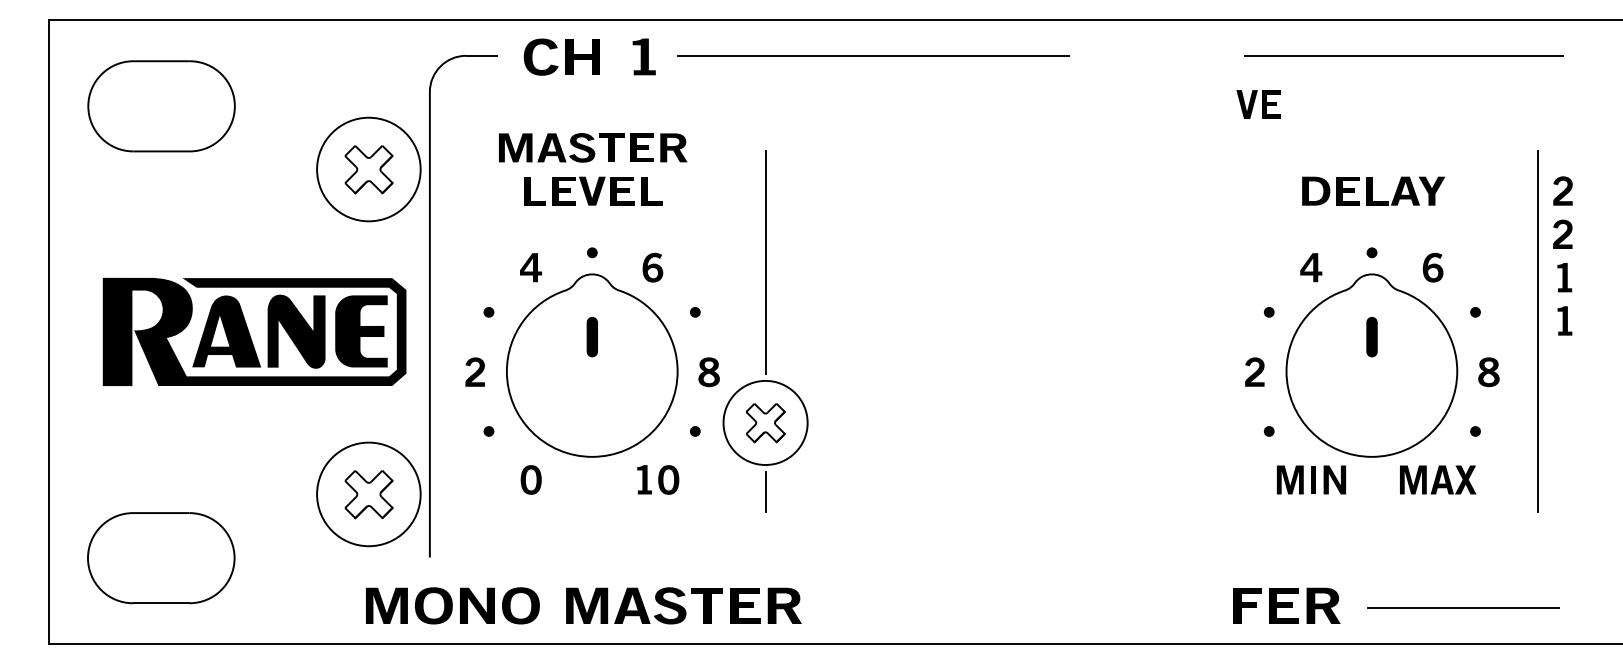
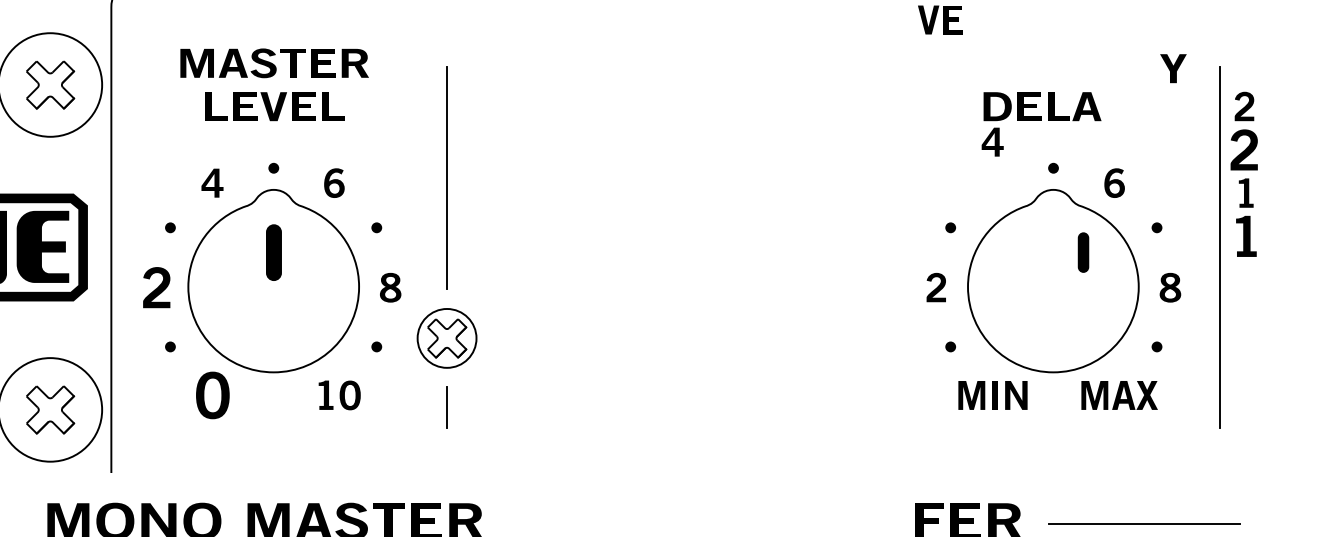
part: (1431, 190) -> (1172, 67), moved
part: (1562, 233) -> (1243, 148), size x1.4
part: (1311, 267) -> (992, 141), moved
part: (1564, 320) -> (1245, 235), size x1.4
part: (591, 336) -> (272, 251), size x1.4
part: (1371, 337) -> (1082, 252), moved
part: (474, 371) -> (155, 286), size x1.4
circle: (765, 422) -> (446, 337), size x0.7
part: (530, 479) -> (211, 394), size x1.6

